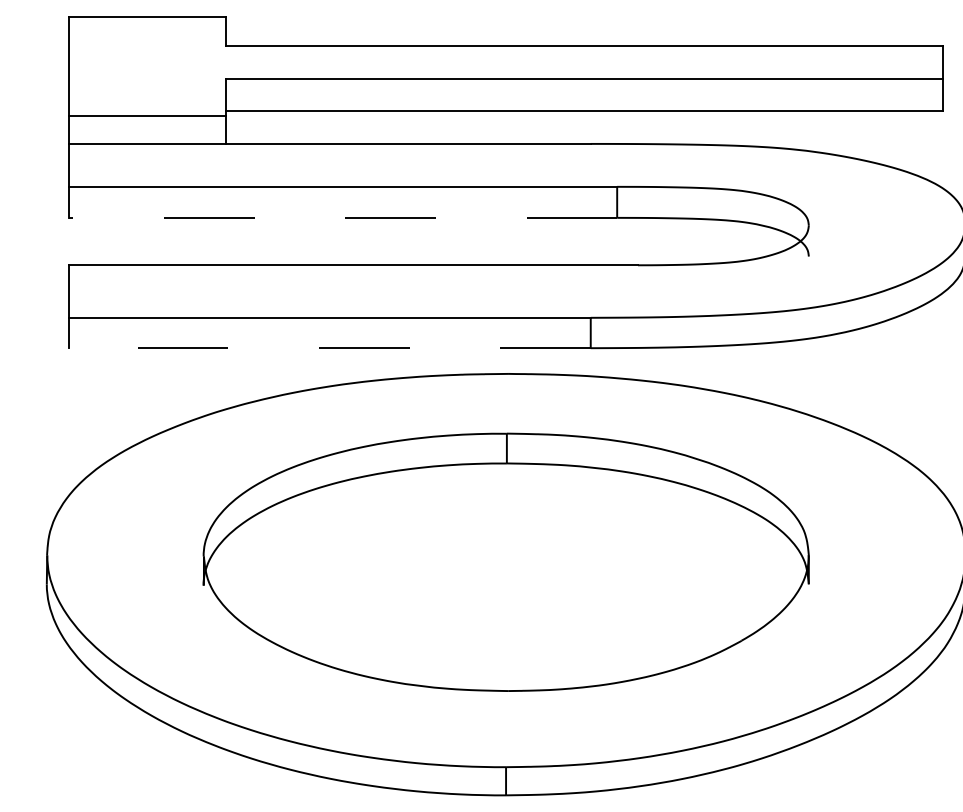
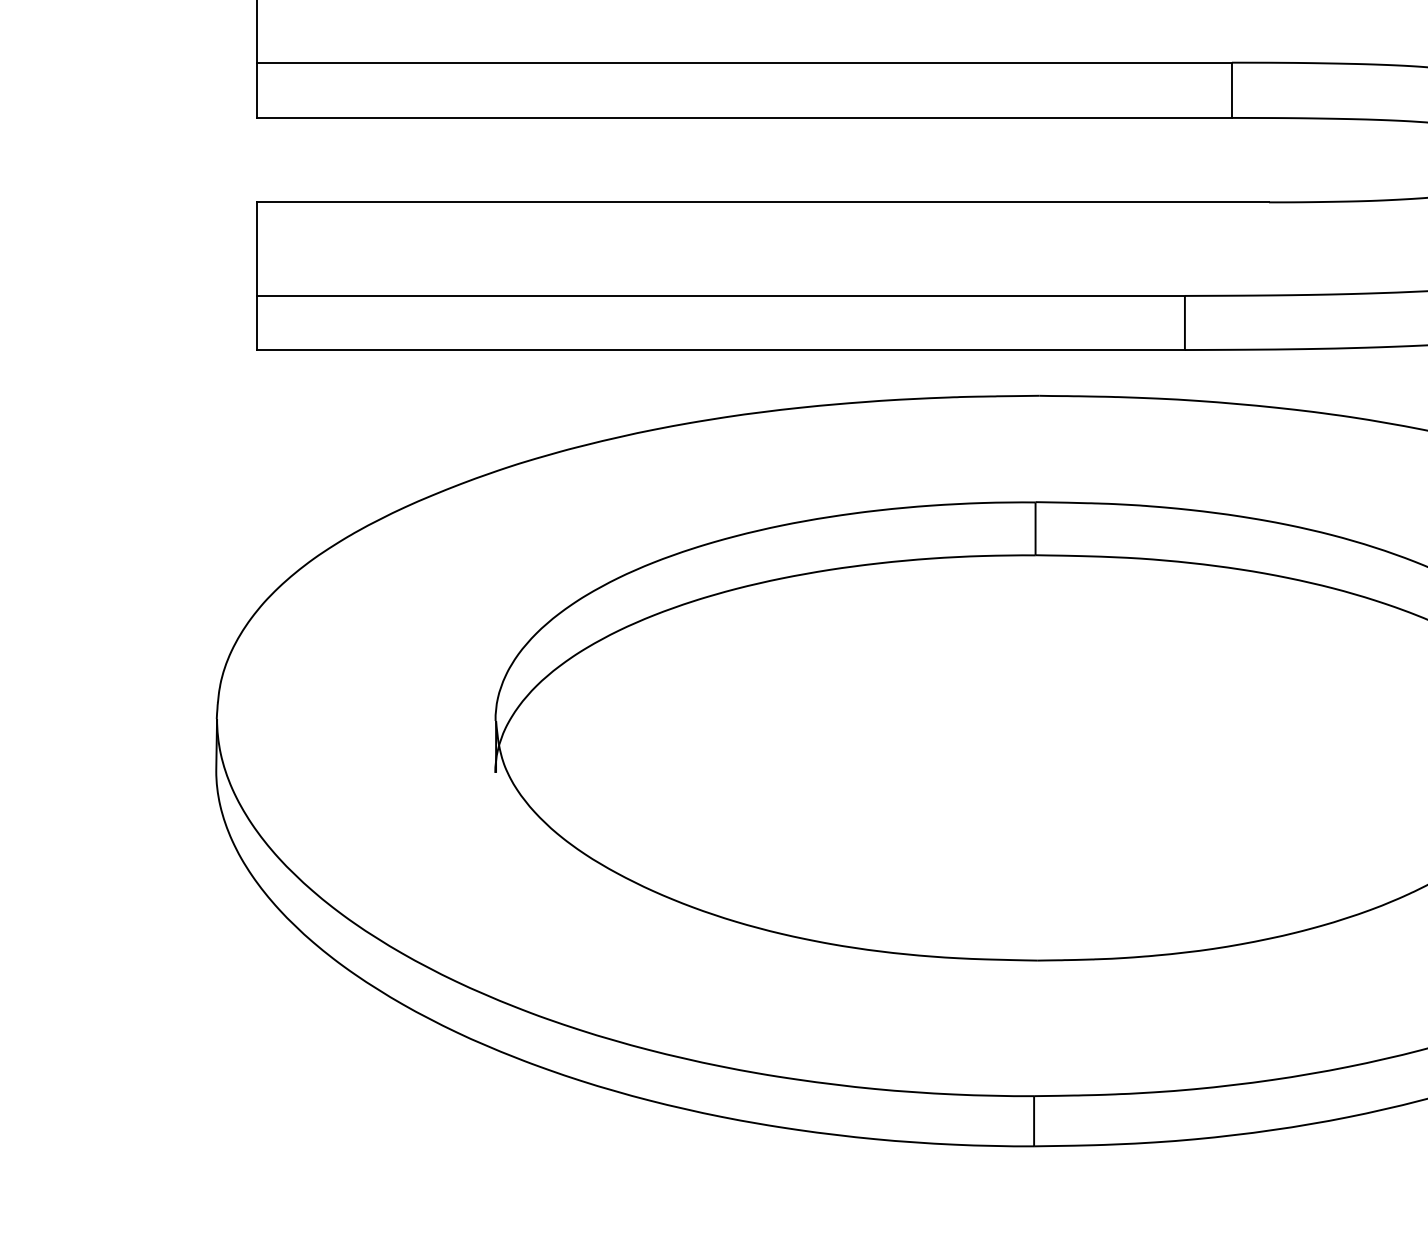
line: (343, 217) -> (744, 117), dashed -> solid
line: (330, 348) -> (721, 350), dashed -> solid

